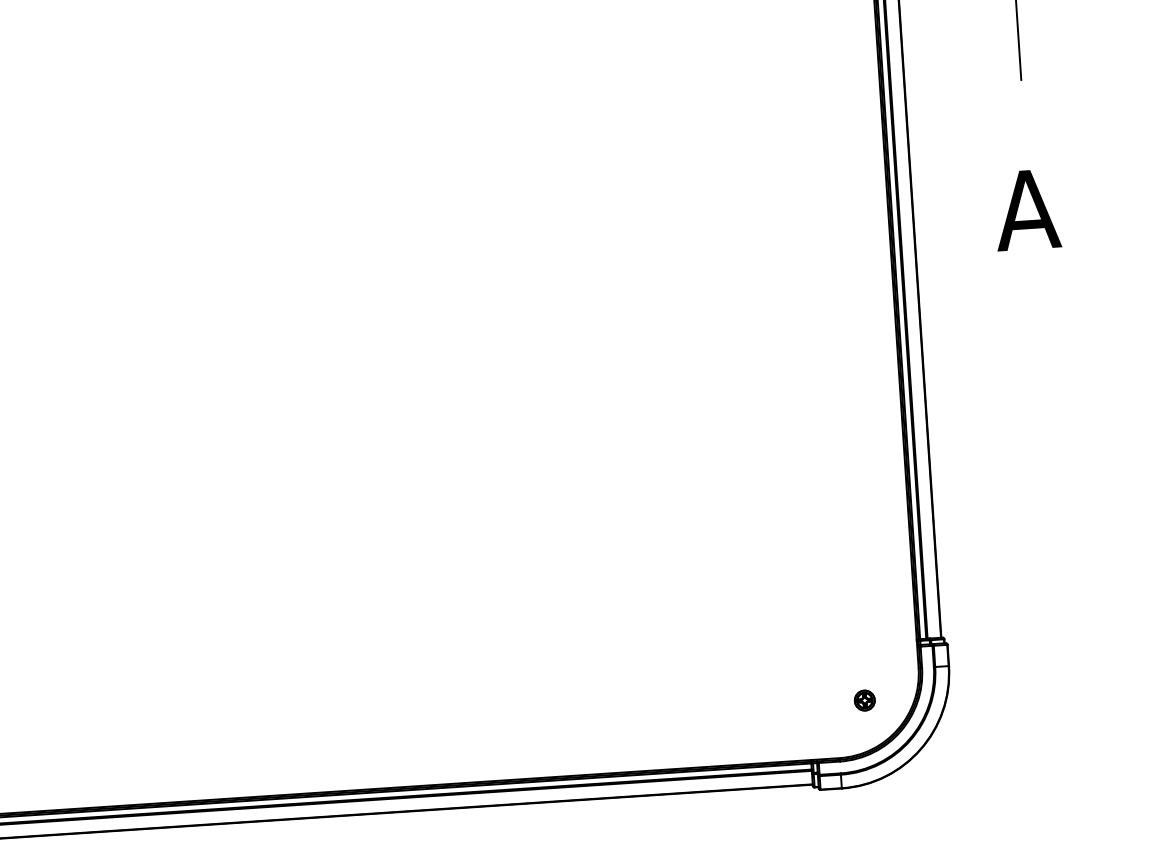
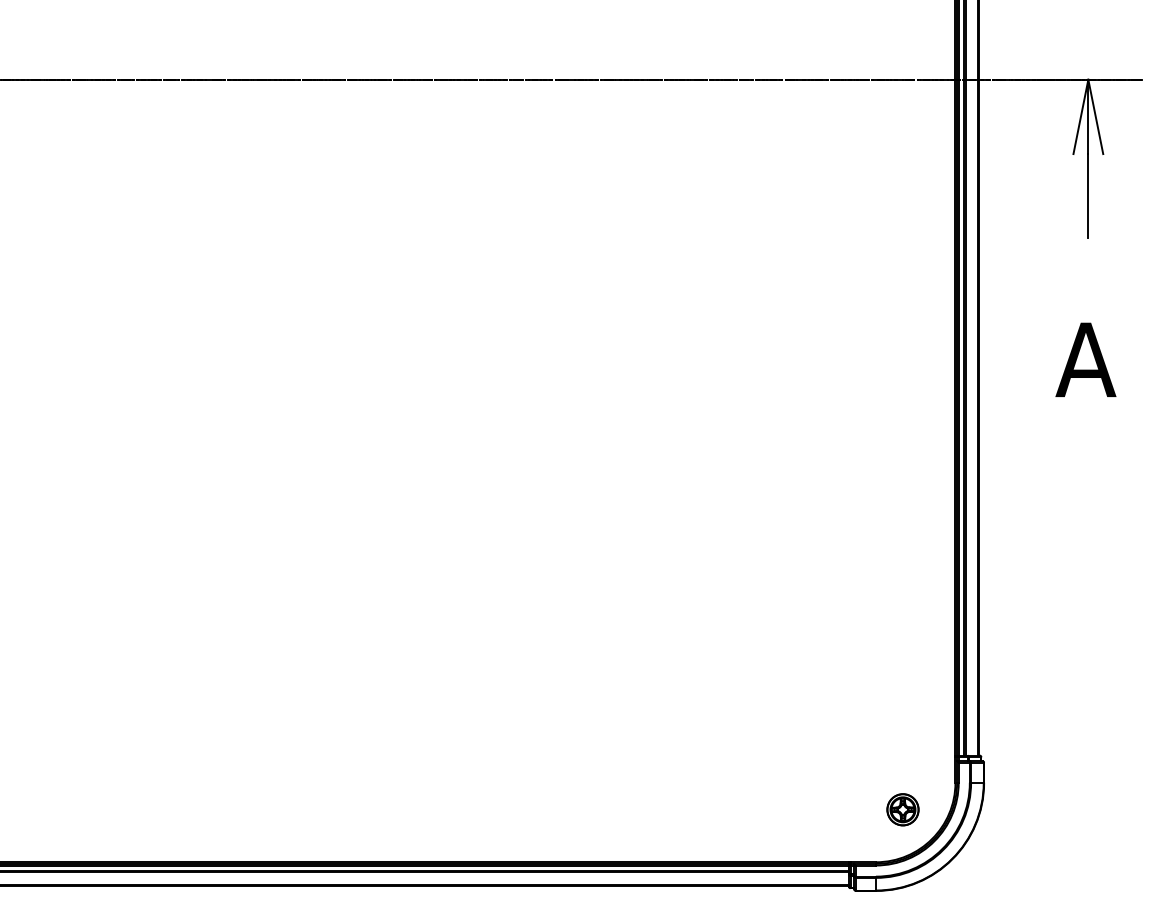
part: (864, 700) -> (902, 809), size x1.67

